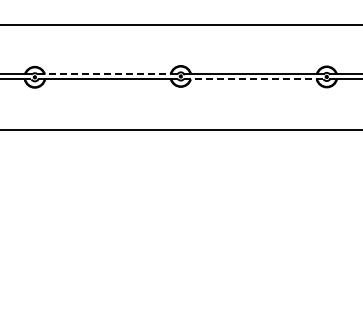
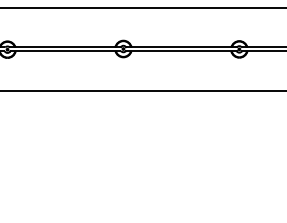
line: (107, 74) -> (65, 47), dashed -> solid
line: (253, 79) -> (181, 51), dashed -> solid

